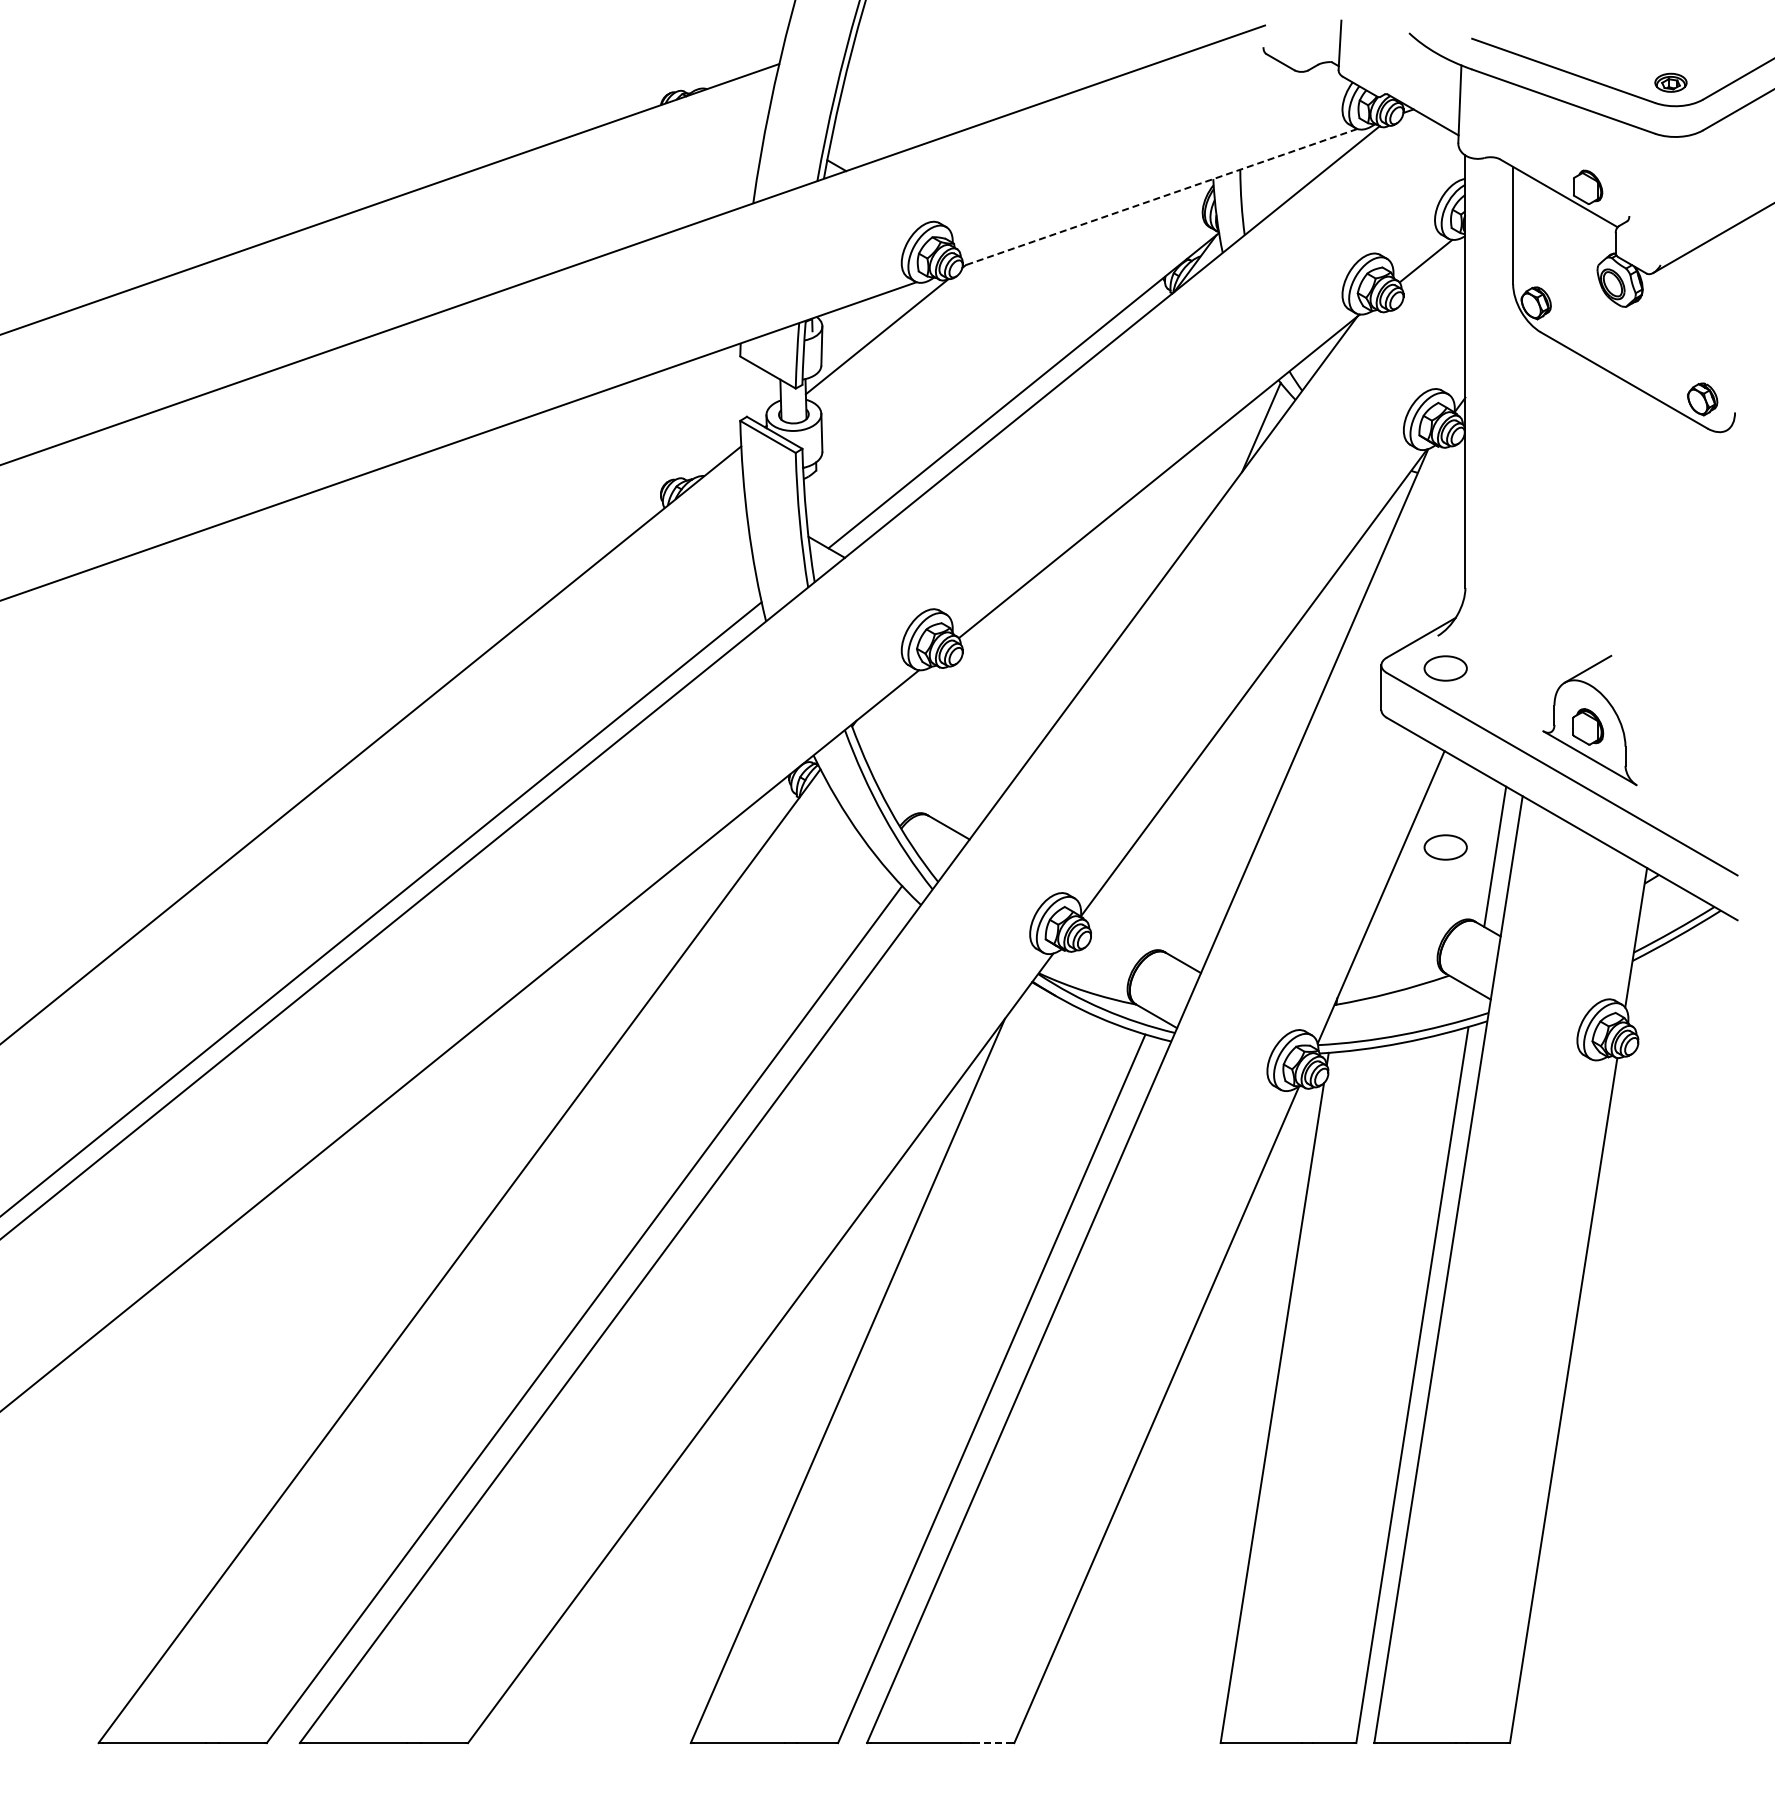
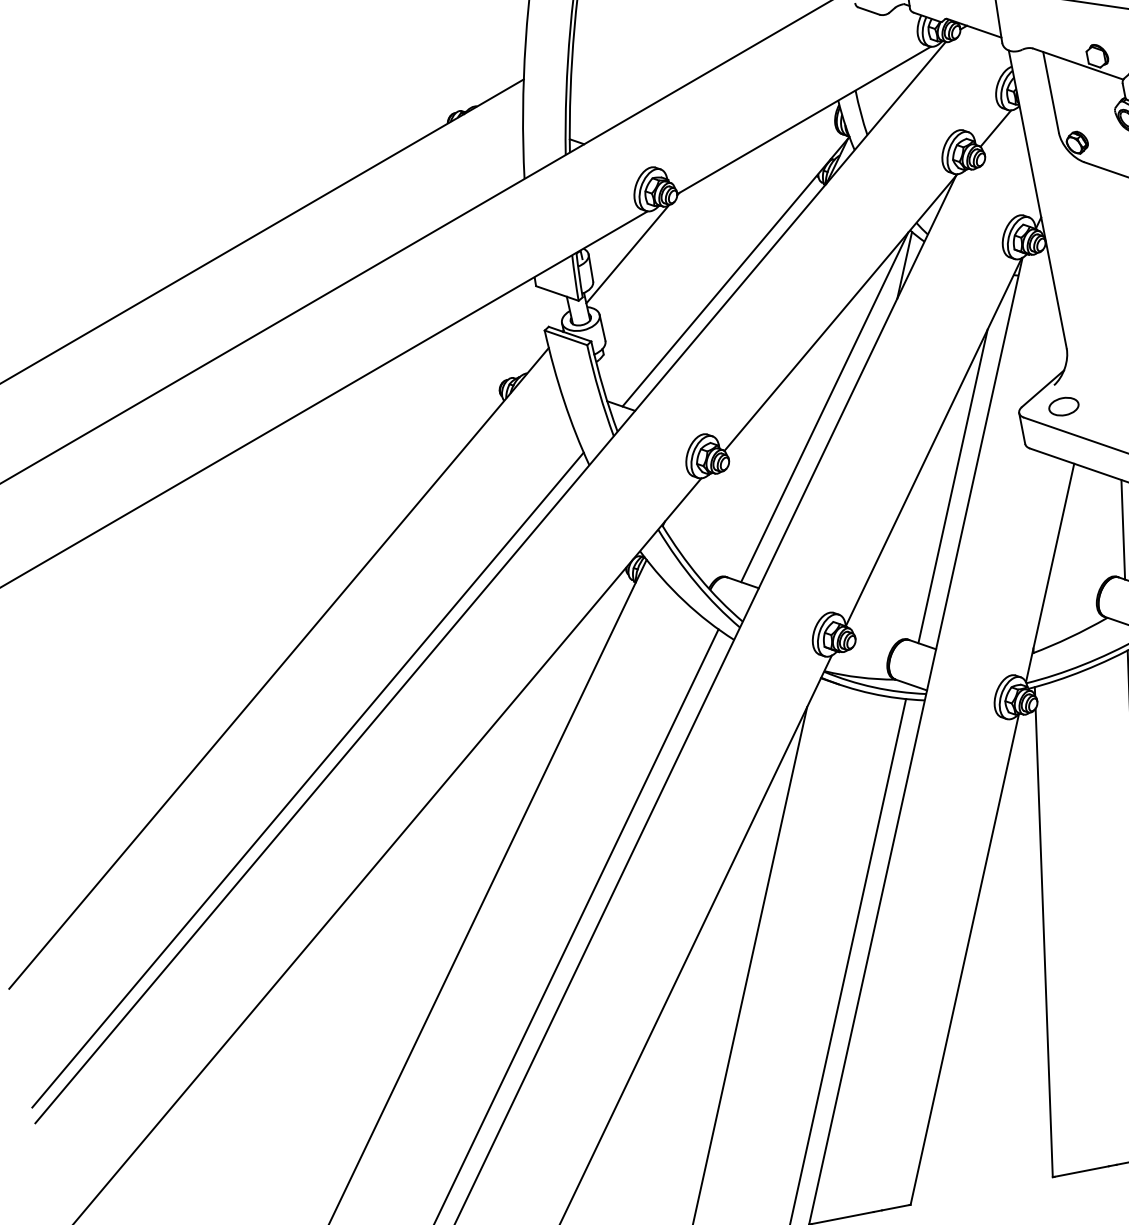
line: (1160, 197) -> (804, 120), dashed -> solid
line: (1110, 604) -> (824, 407), added
line: (1268, 749) -> (952, 486), added
part: (1445, 847) -> (1087, 530), removed
line: (992, 1743) -> (895, 1208), dashed -> solid

